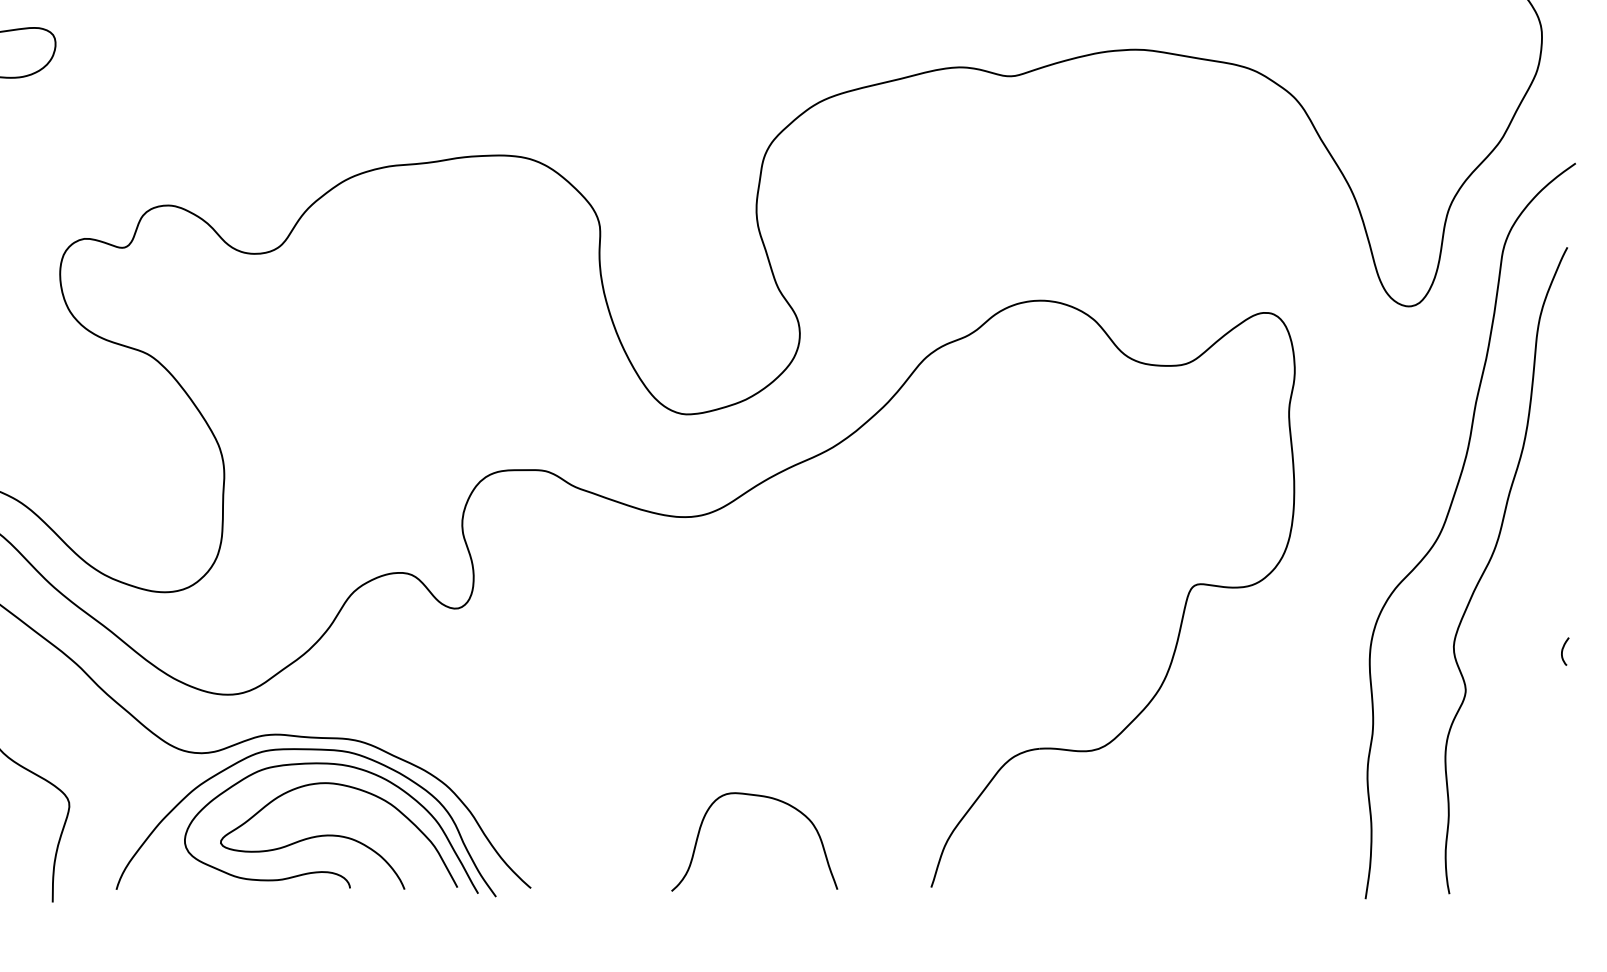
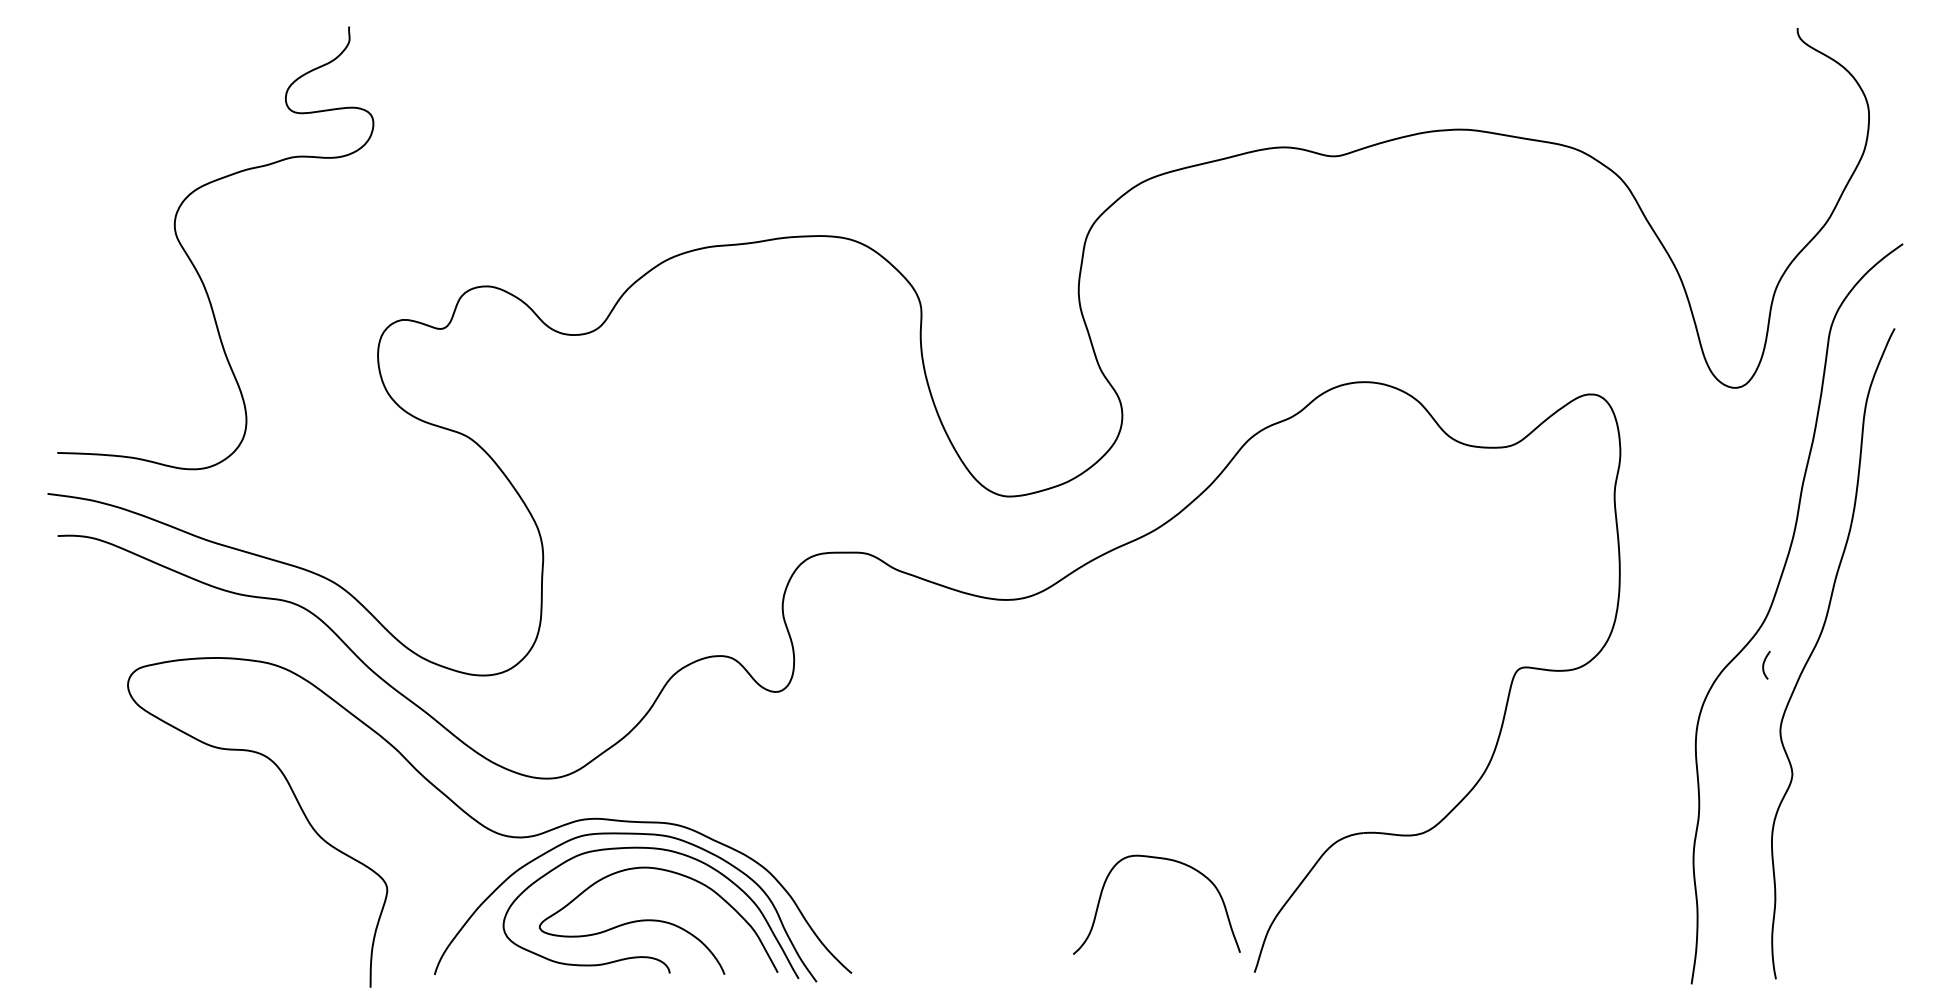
curve: (1563, 650) -> (1764, 664), moved
curve: (759, 796) -> (1161, 859), moved

